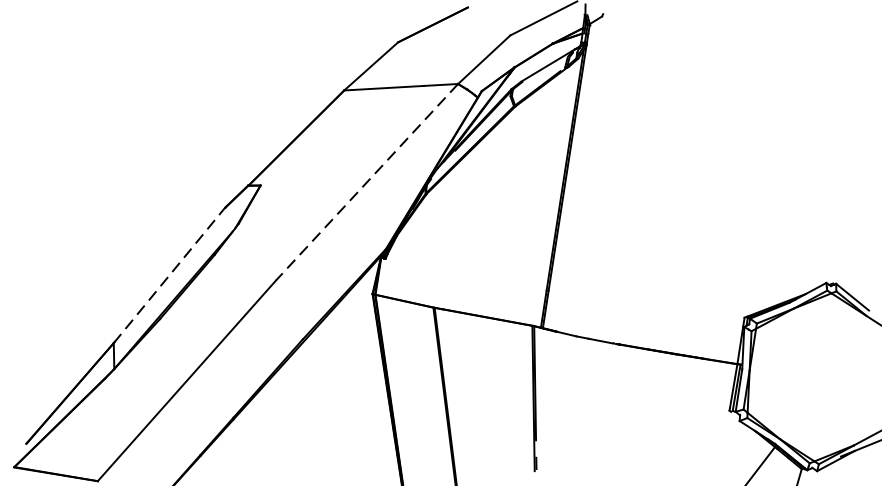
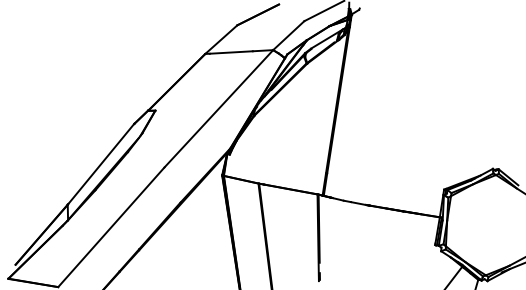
line: (366, 181) -> (218, 108), dashed -> solid
line: (170, 274) -> (101, 163), dashed -> solid

